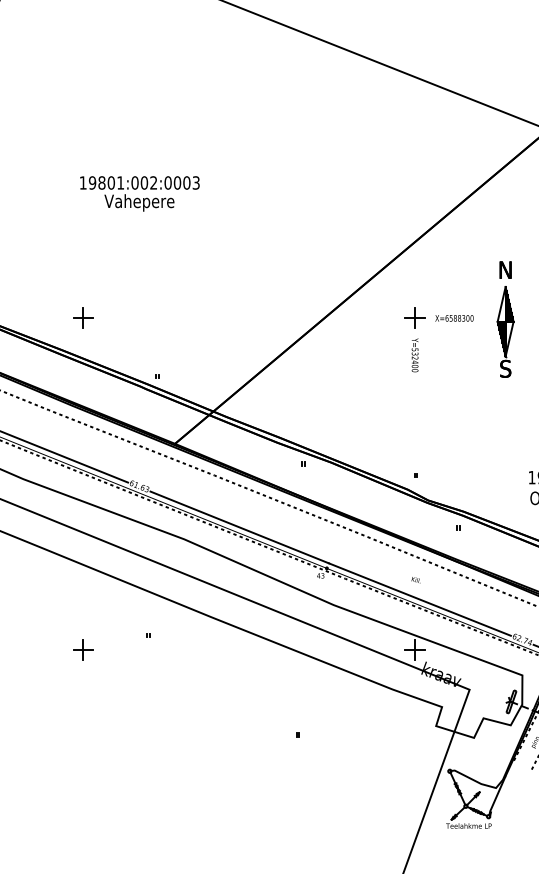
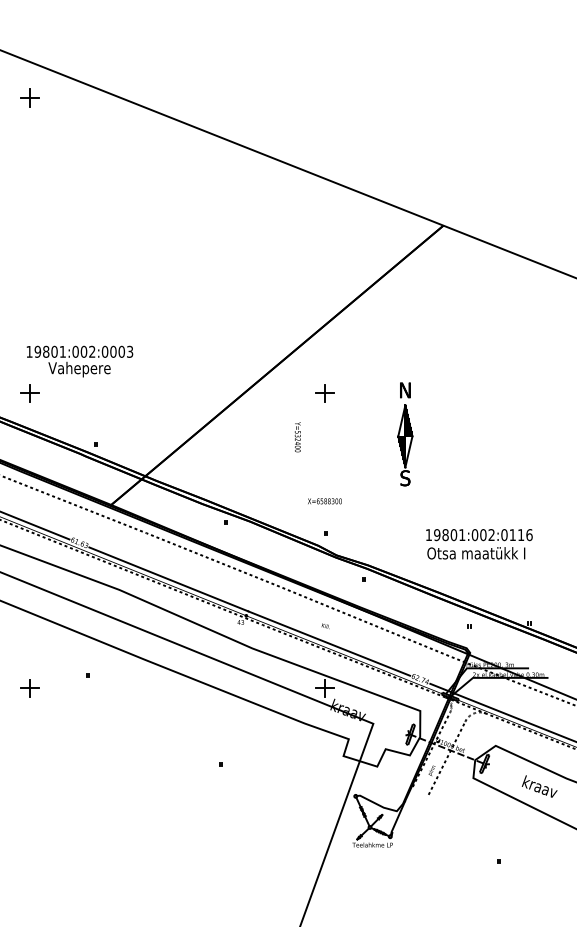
text: (139, 193) -> (79, 361), moved
text: (454, 318) -> (324, 501), moved
part: (505, 319) -> (405, 434), moved
text: (414, 355) -> (297, 437), moved

